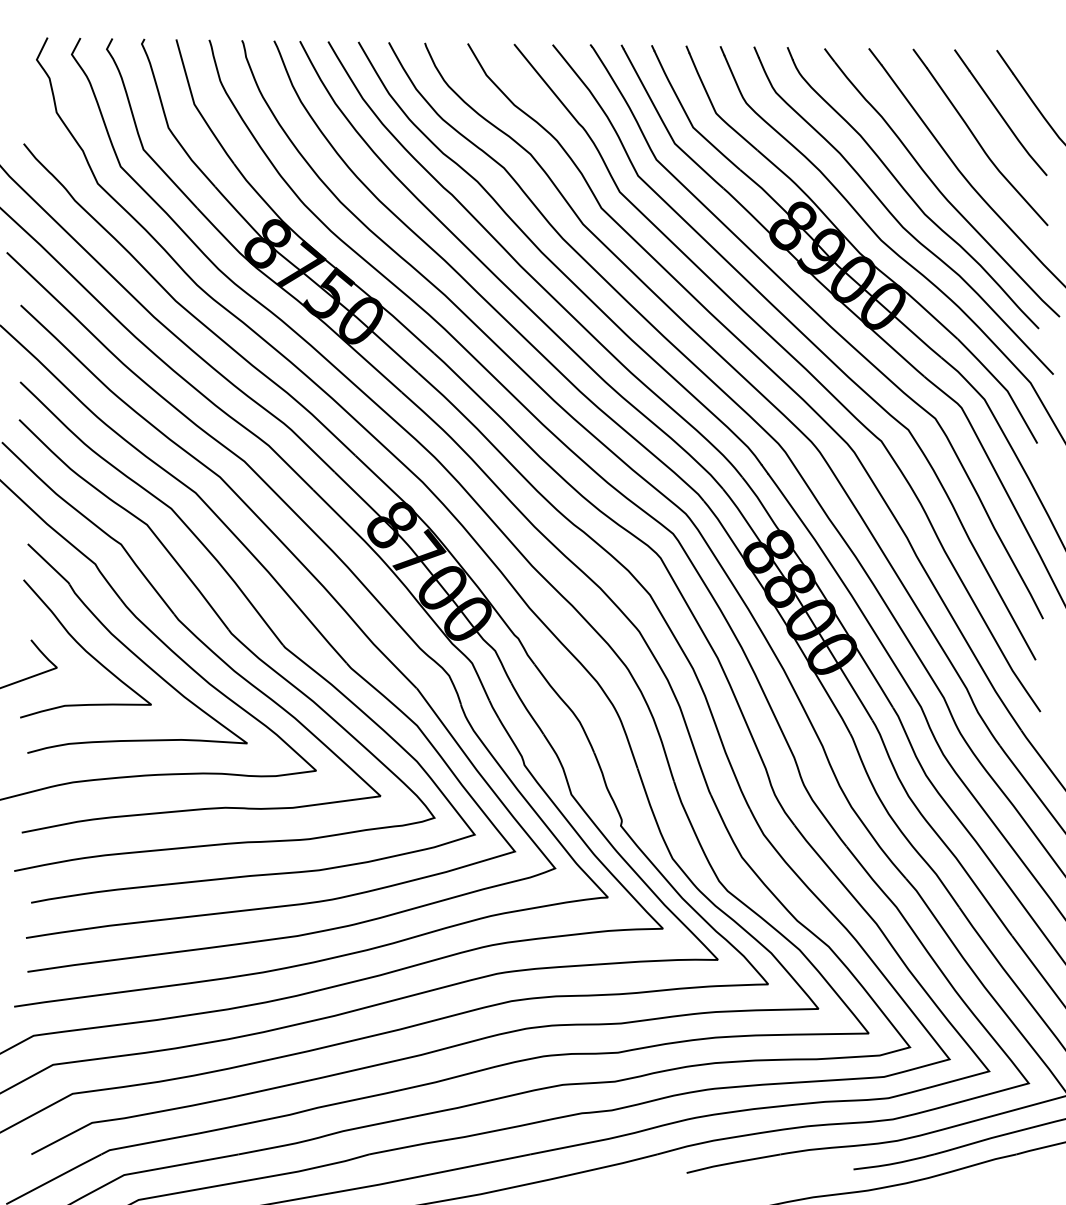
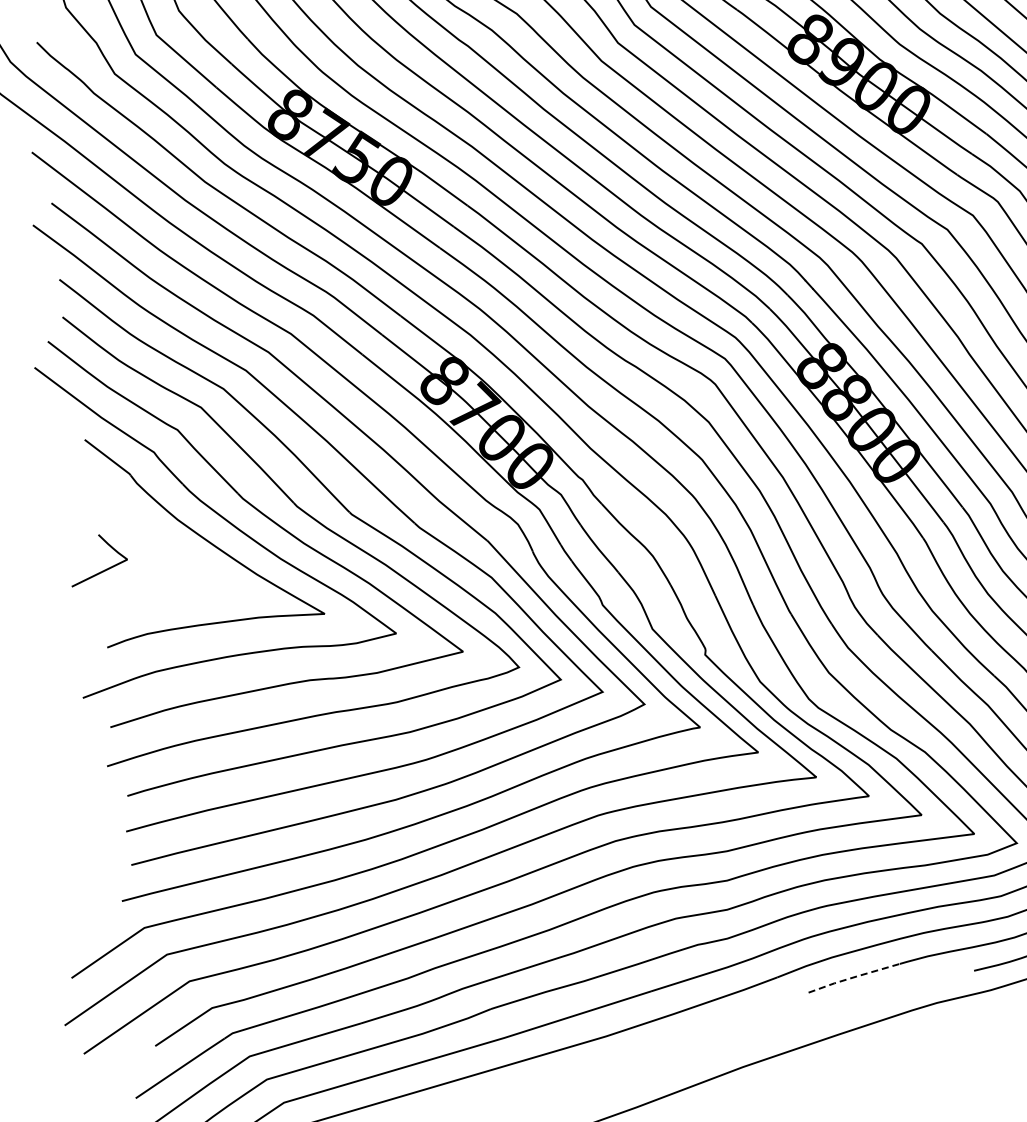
curve: (84, 648) -> (152, 537), removed
line: (733, 1162) -> (854, 977), solid -> dashed

